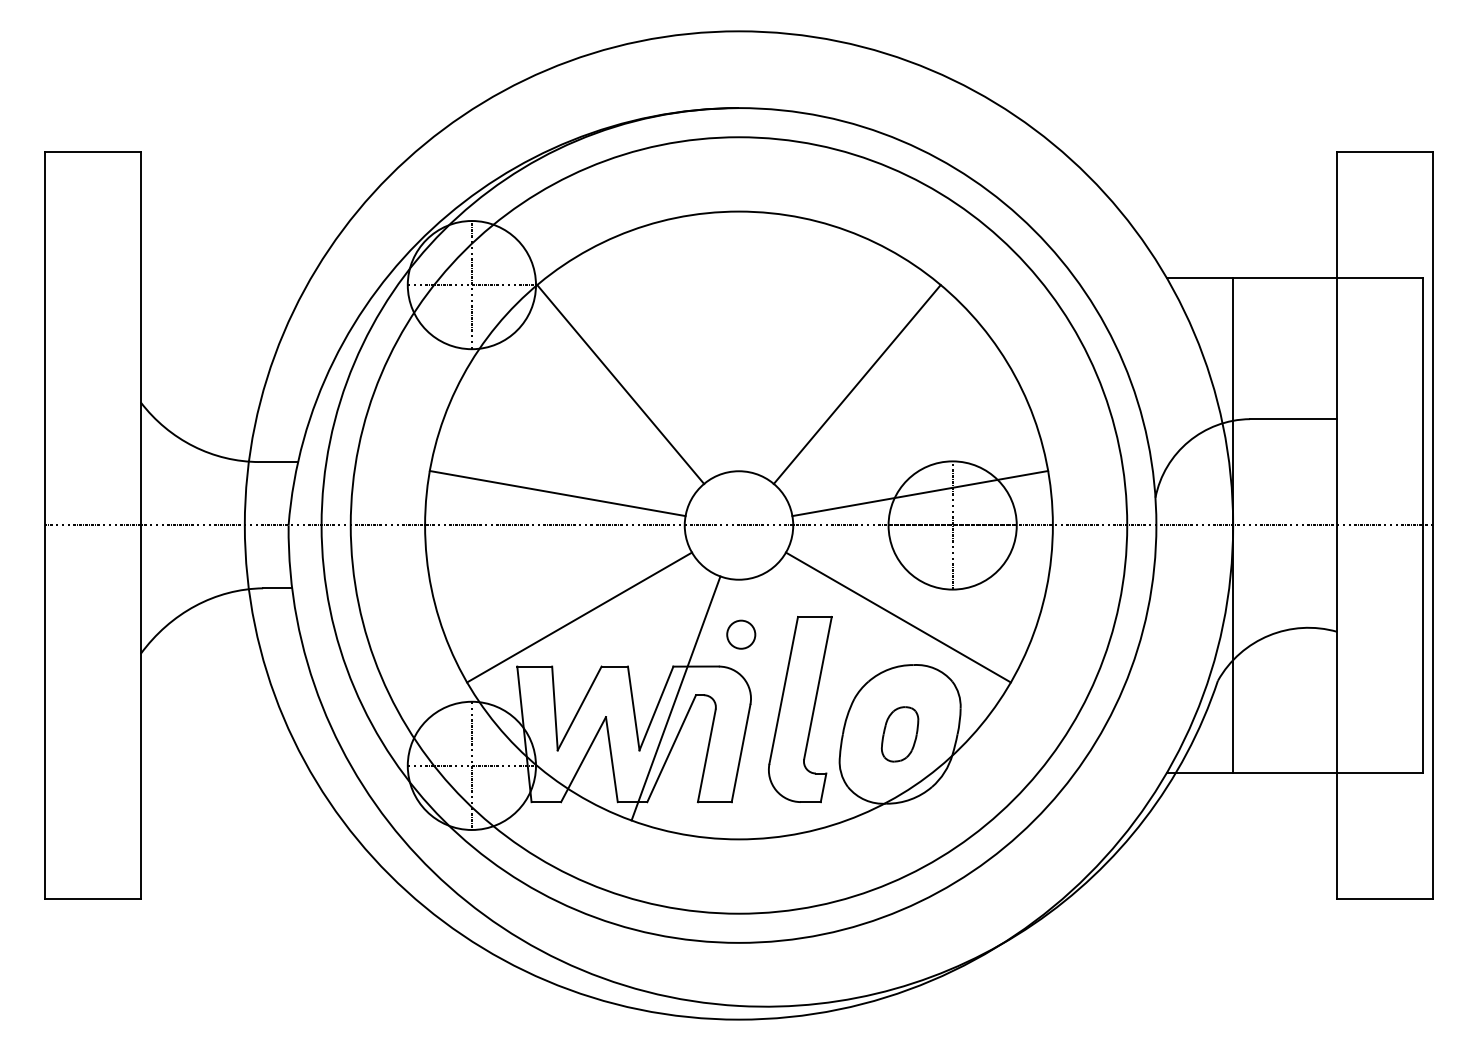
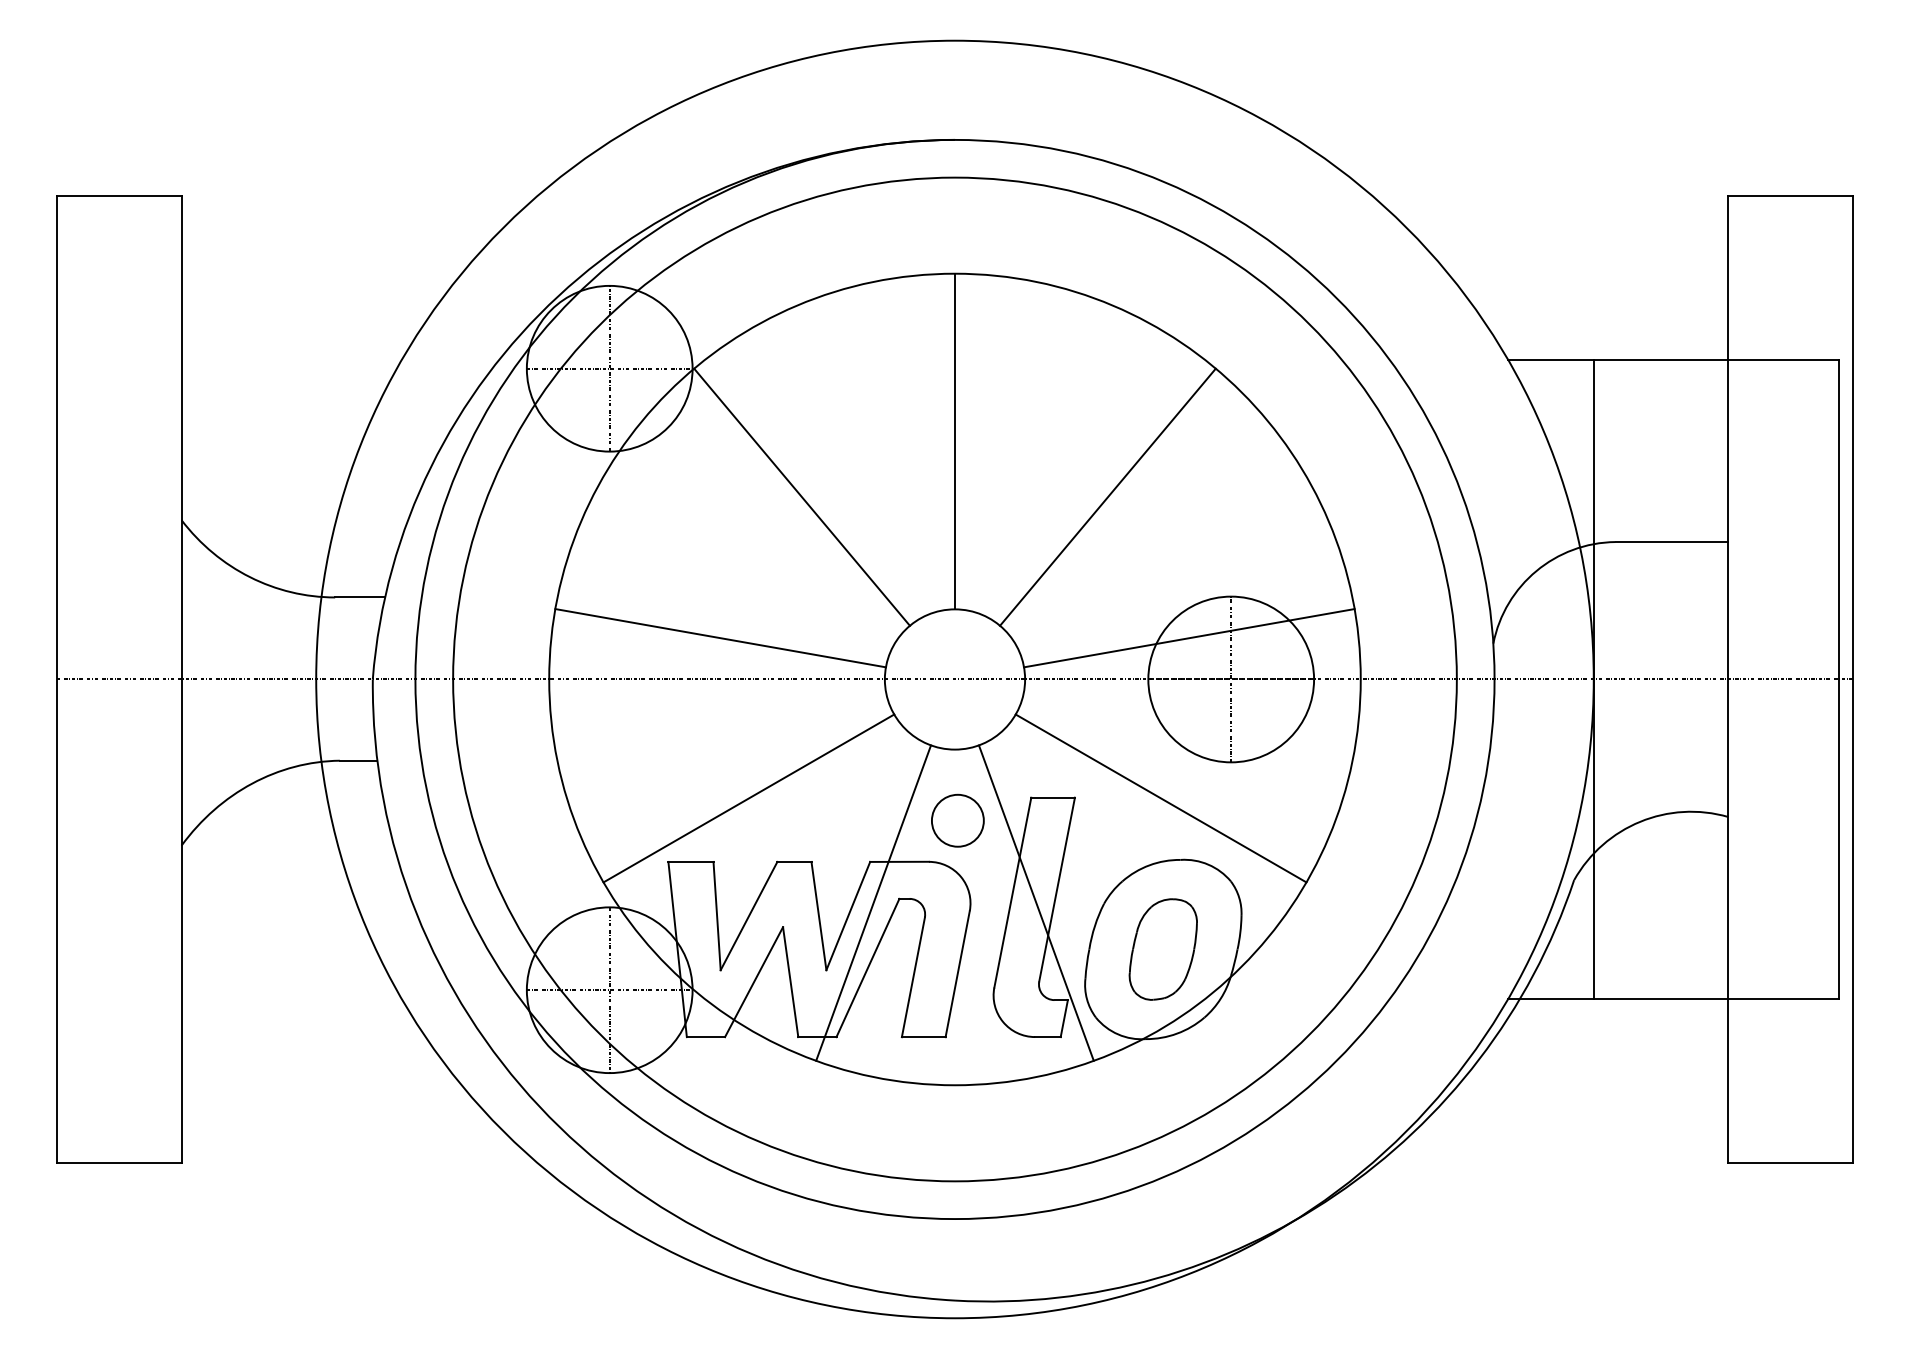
line: (738, 341) -> (954, 441), added
circle: (740, 634) -> (957, 820), size x1.43
line: (801, 698) -> (1035, 902), added
part: (899, 734) -> (1162, 949), size x1.43

